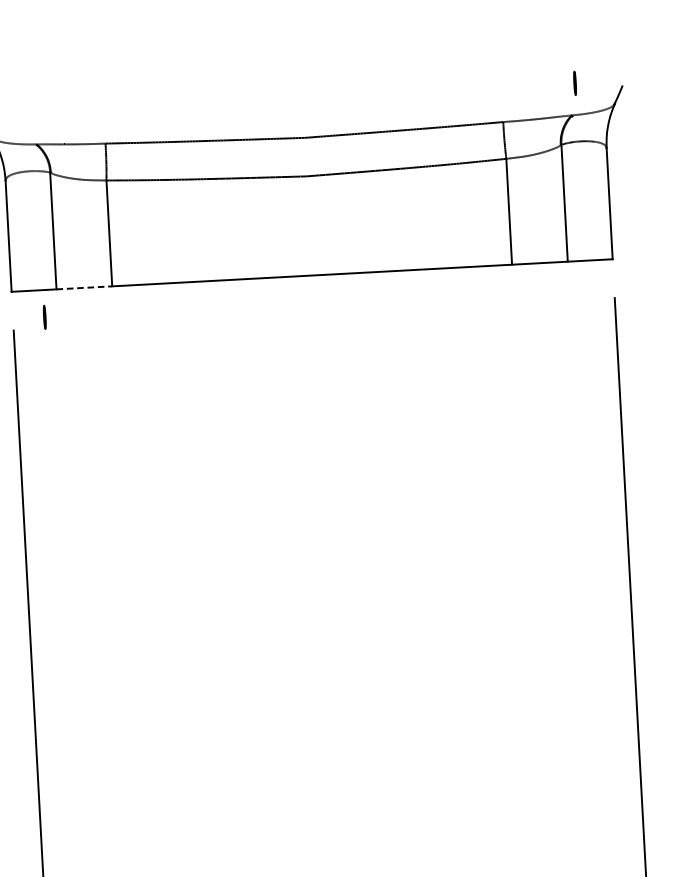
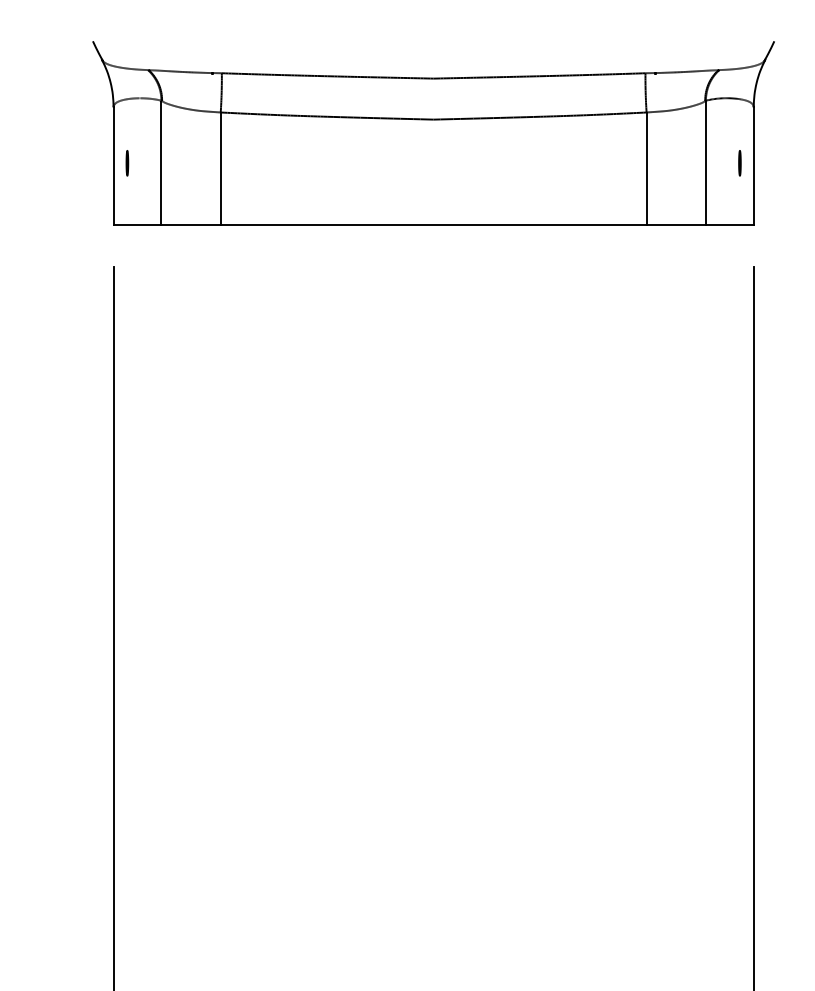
line: (574, 83) -> (739, 163), moved
line: (84, 288) -> (191, 225), dashed -> solid
line: (44, 317) -> (127, 163), moved

